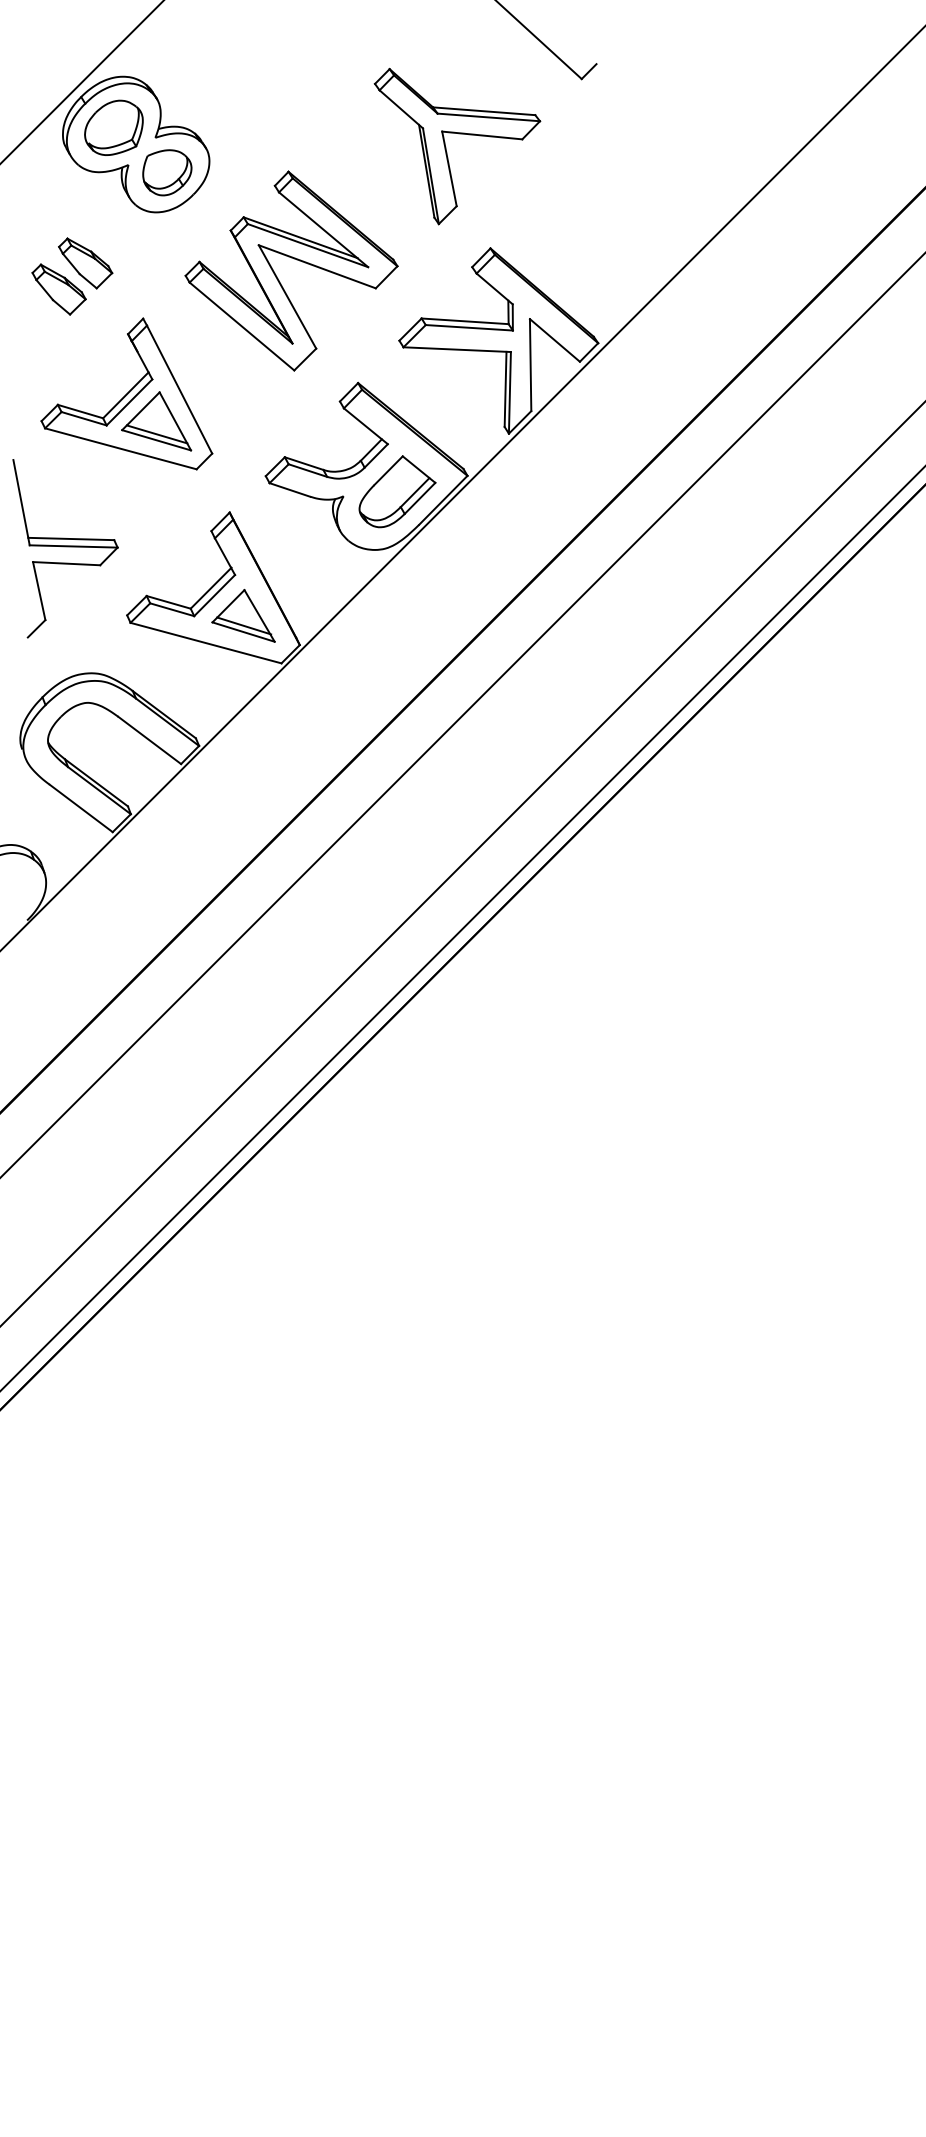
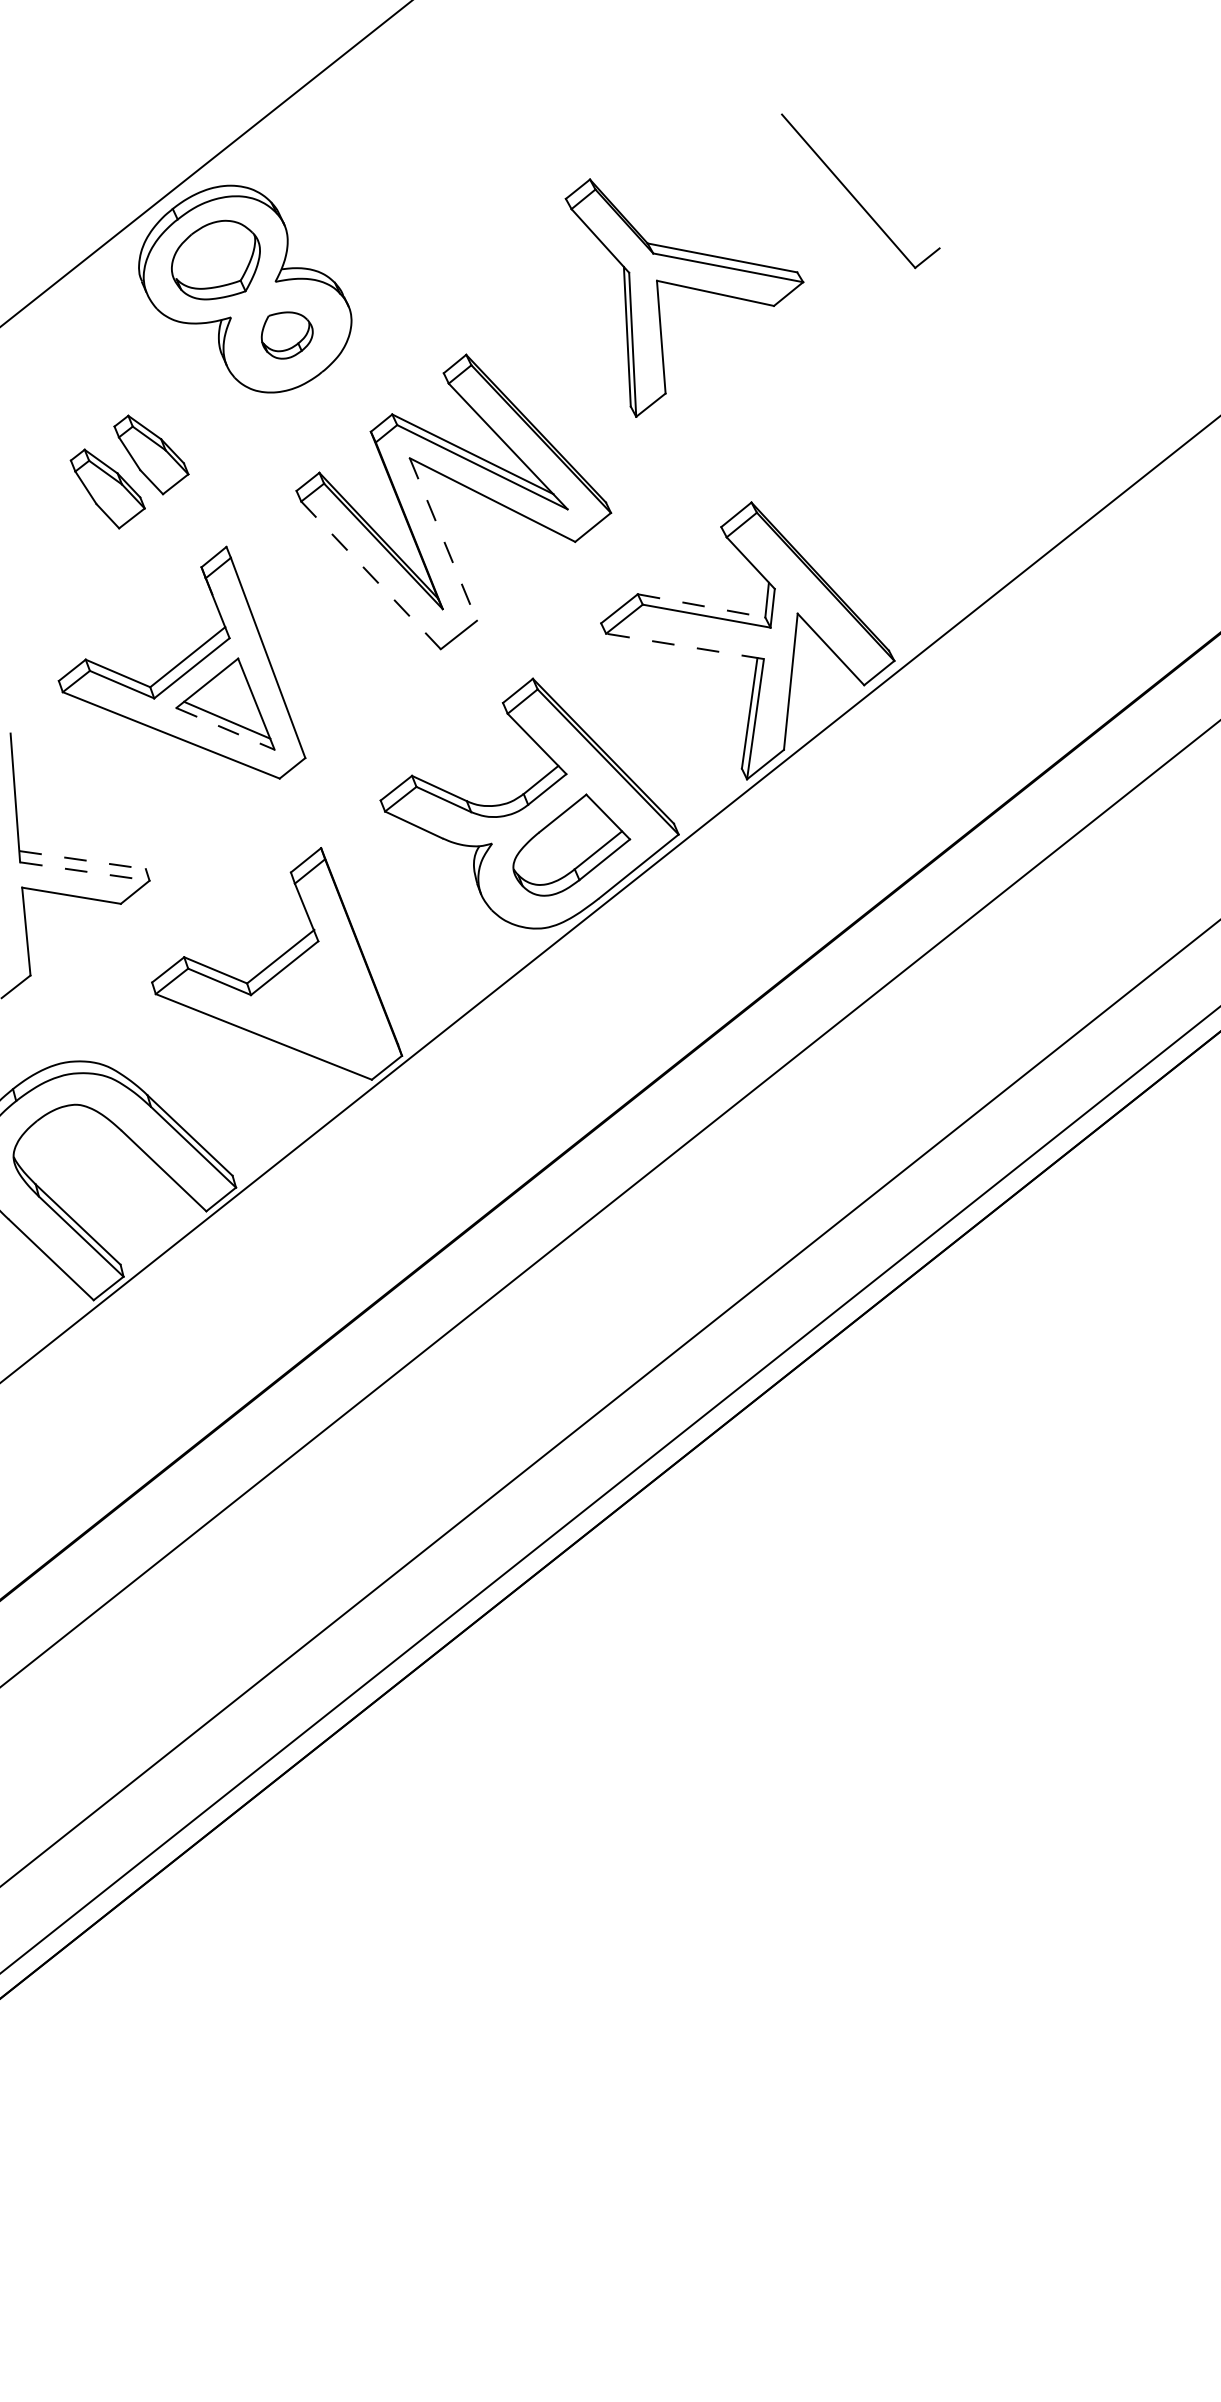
part: (446, 147) -> (660, 305), moved
part: (167, 172) -> (287, 335), size x0.7
line: (287, 297) -> (443, 540), solid -> dashed
line: (465, 321) -> (702, 606), solid -> dashed
line: (241, 326) -> (370, 575), solid -> dashed
line: (457, 349) -> (685, 646), solid -> dashed
line: (156, 440) -> (225, 729), solid -> dashed
line: (71, 539) -> (82, 860), solid -> dashed
line: (73, 546) -> (84, 871), solid -> dashed
part: (243, 615) -> (323, 1002), removed

